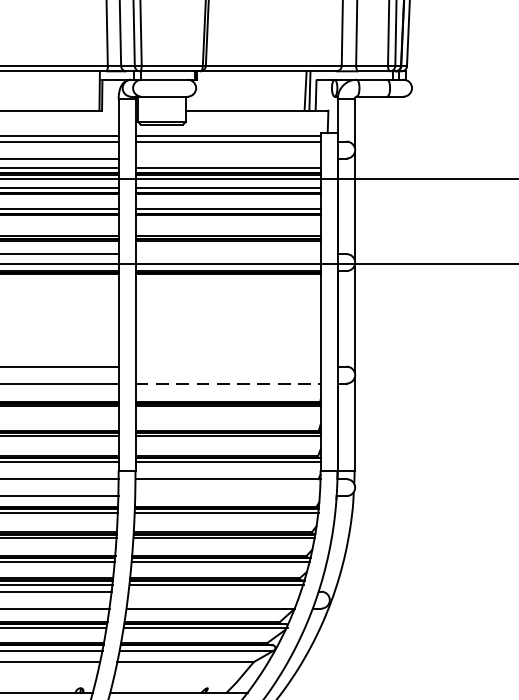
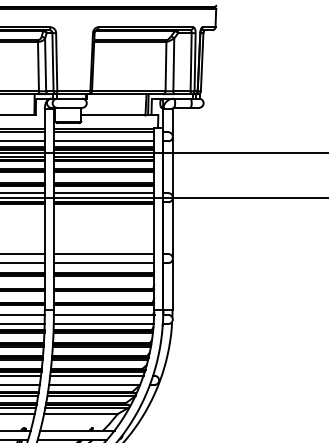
line: (227, 158) -> (103, 141), added
line: (227, 254) -> (103, 193), added
line: (227, 367) -> (103, 254), added
line: (228, 384) -> (104, 263), dashed -> solid
line: (227, 496) -> (103, 324), added
line: (214, 591) -> (96, 375), added

